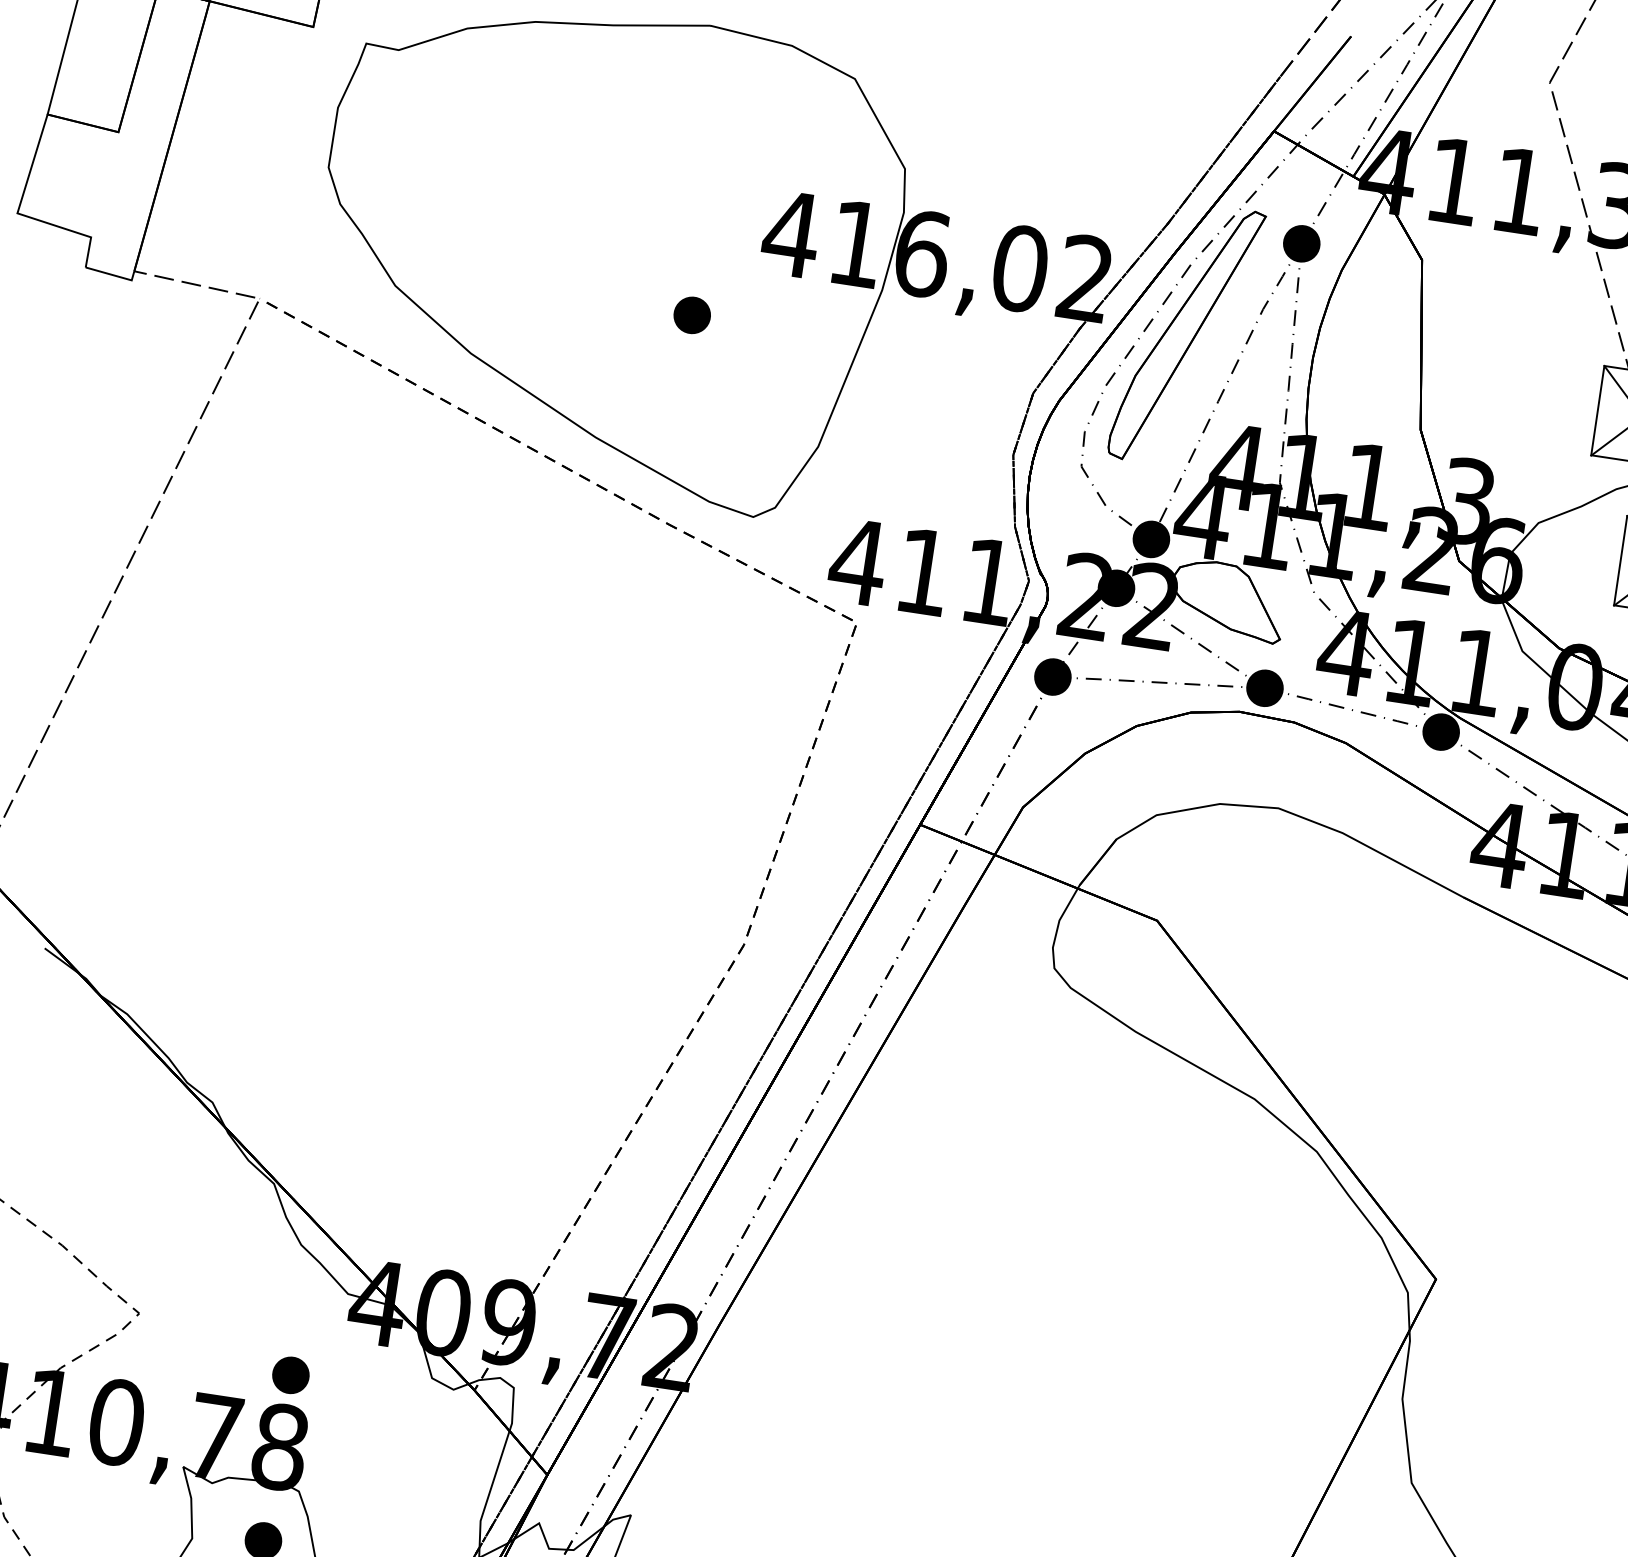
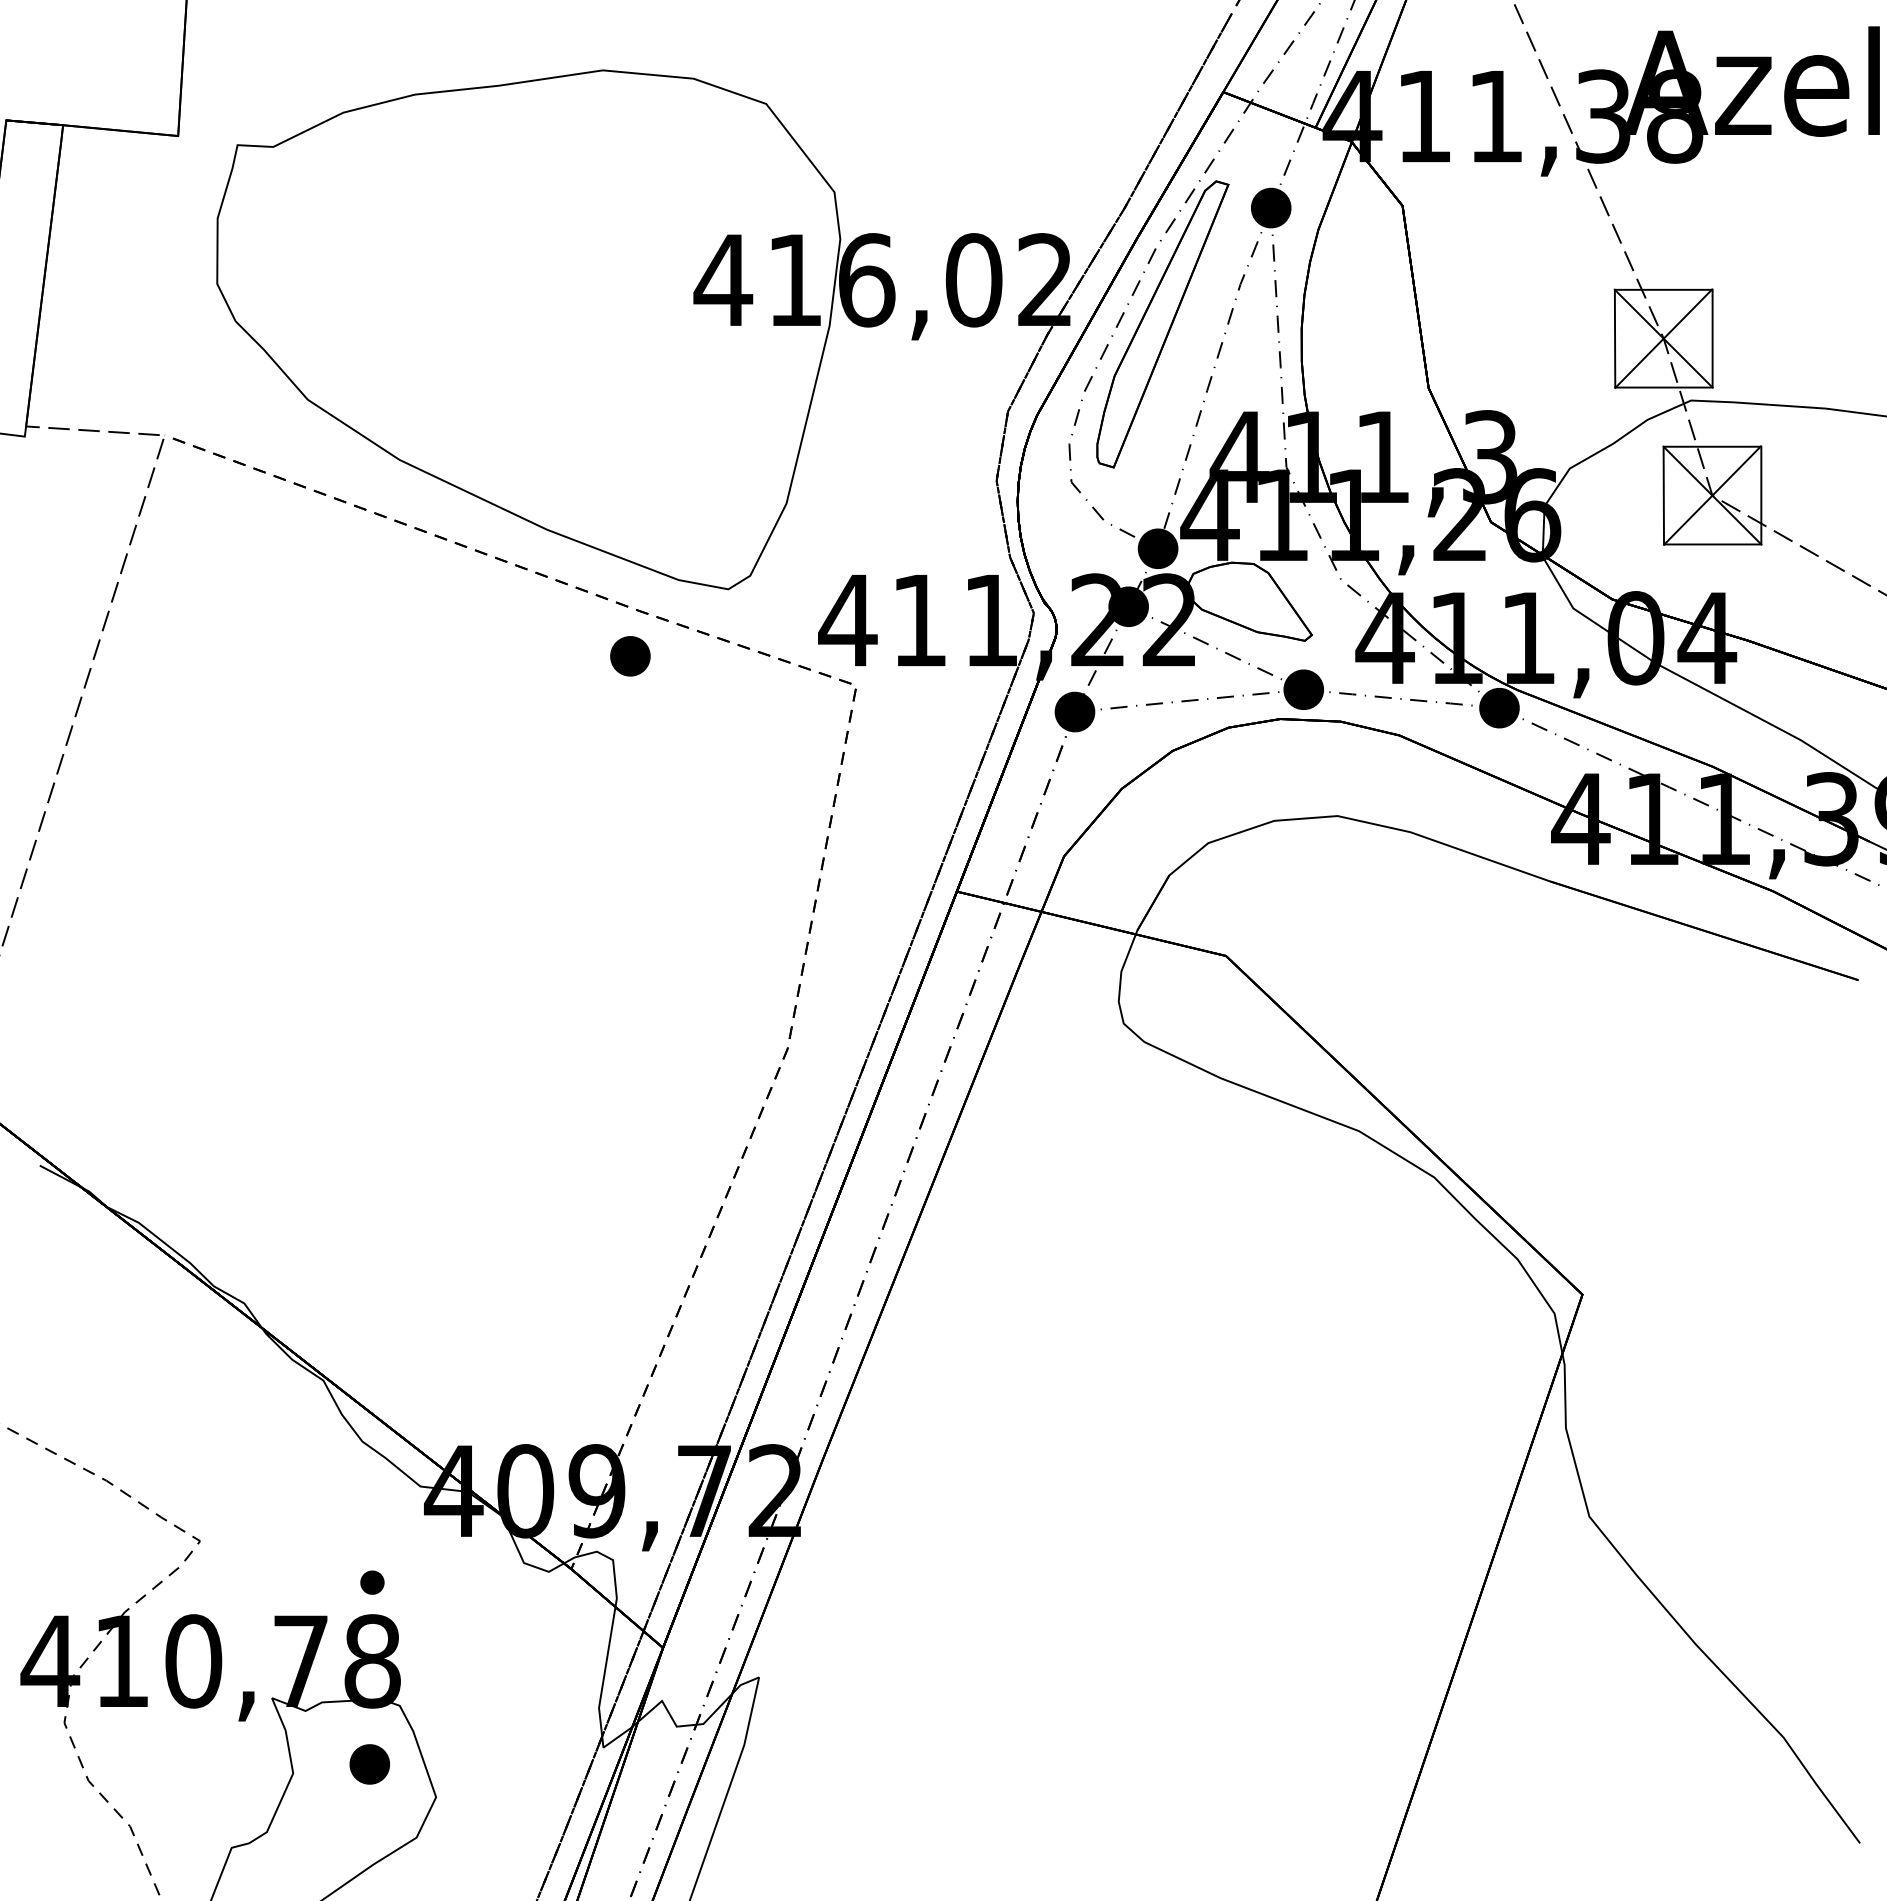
part: (692, 315) -> (630, 656), moved
part: (291, 1375) -> (372, 1582), size x0.6

